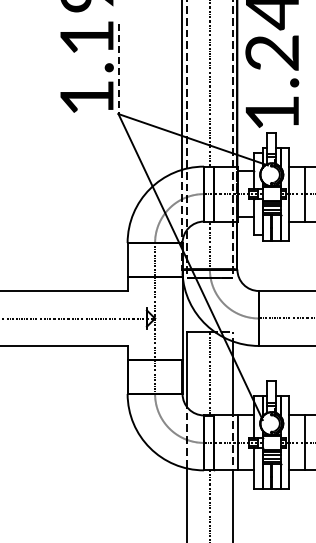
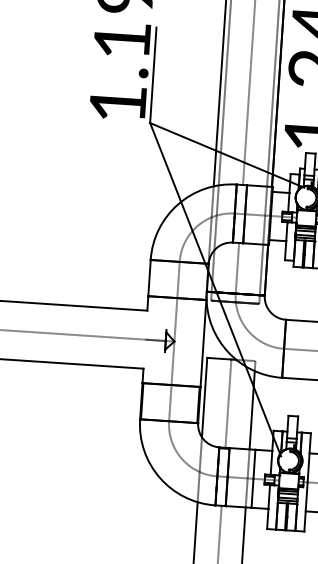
line: (118, 69) -> (153, 75), dashed -> solid

